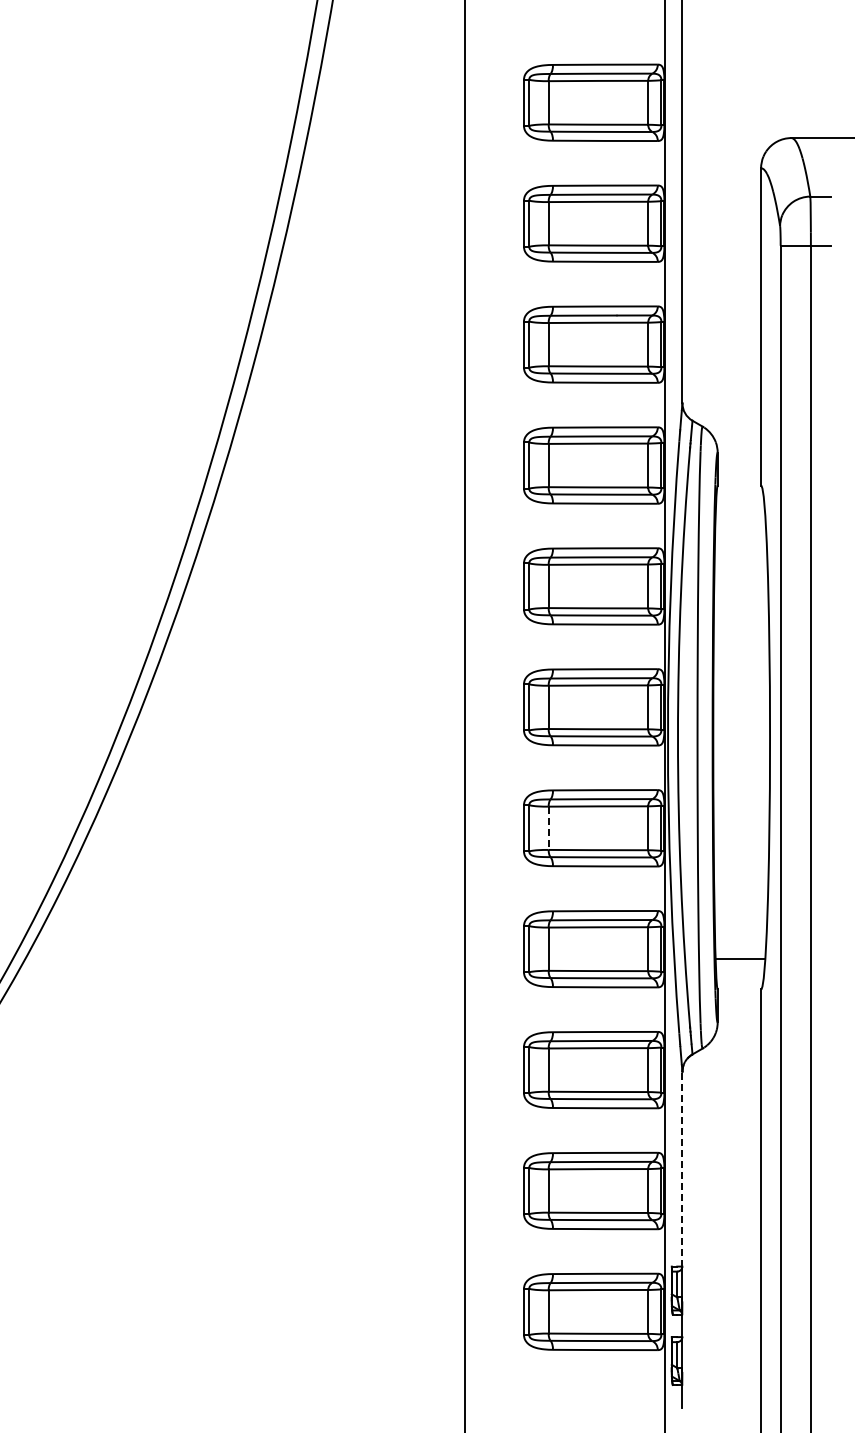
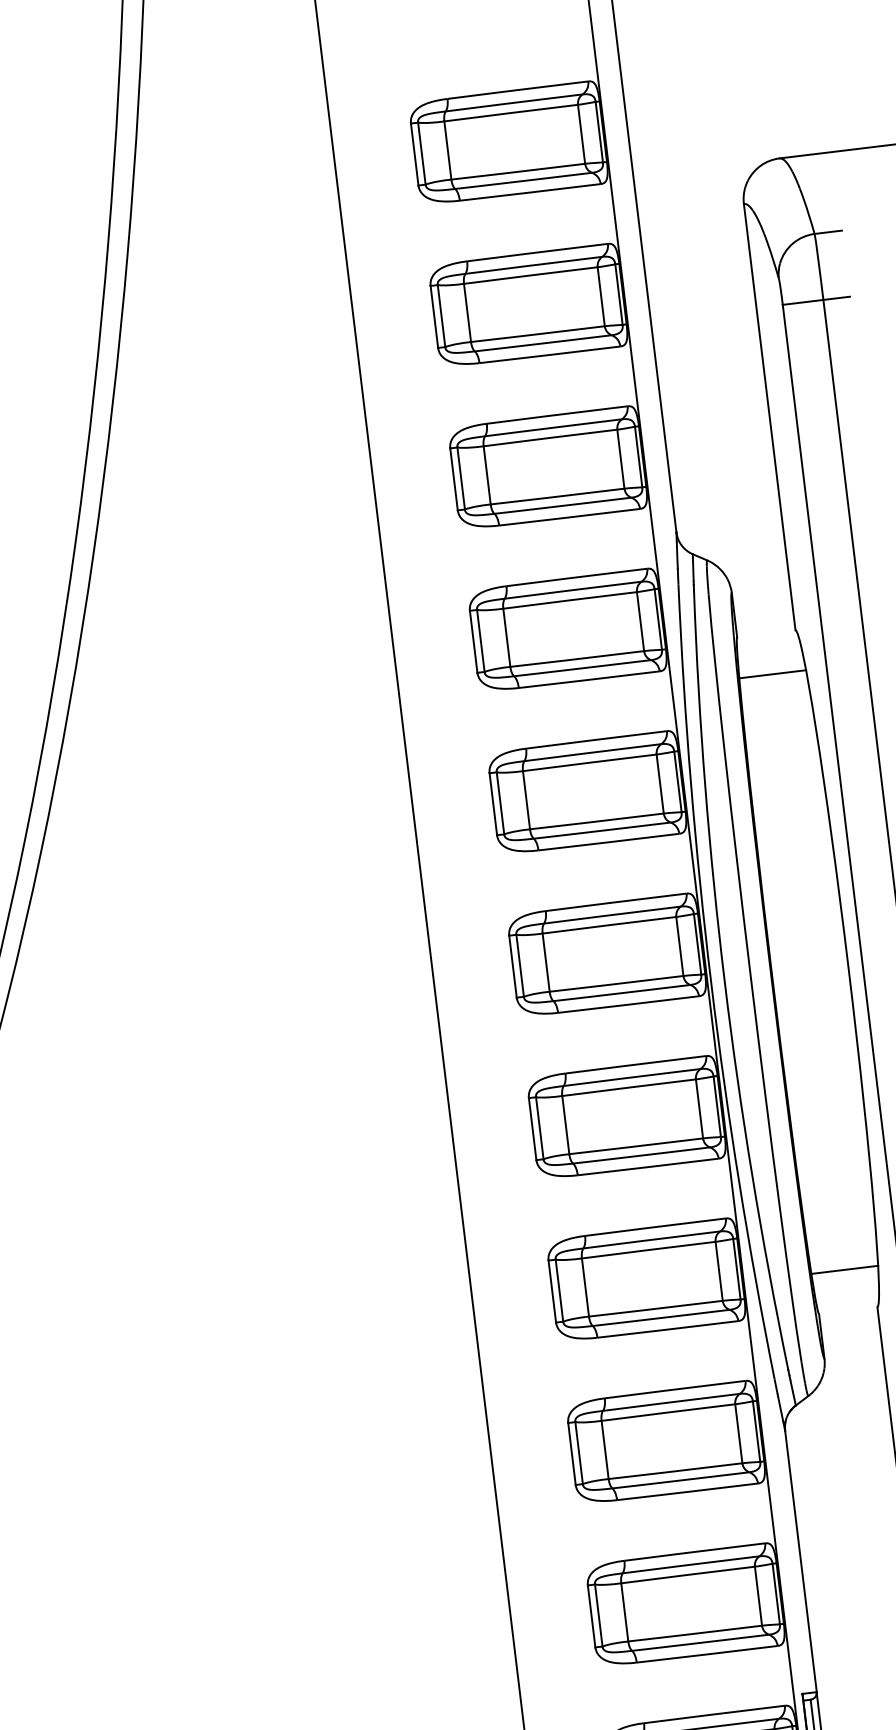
line: (740, 515) -> (772, 673), added
line: (548, 828) -> (565, 1125), dashed -> solid
line: (682, 1168) -> (800, 1560), dashed -> solid

